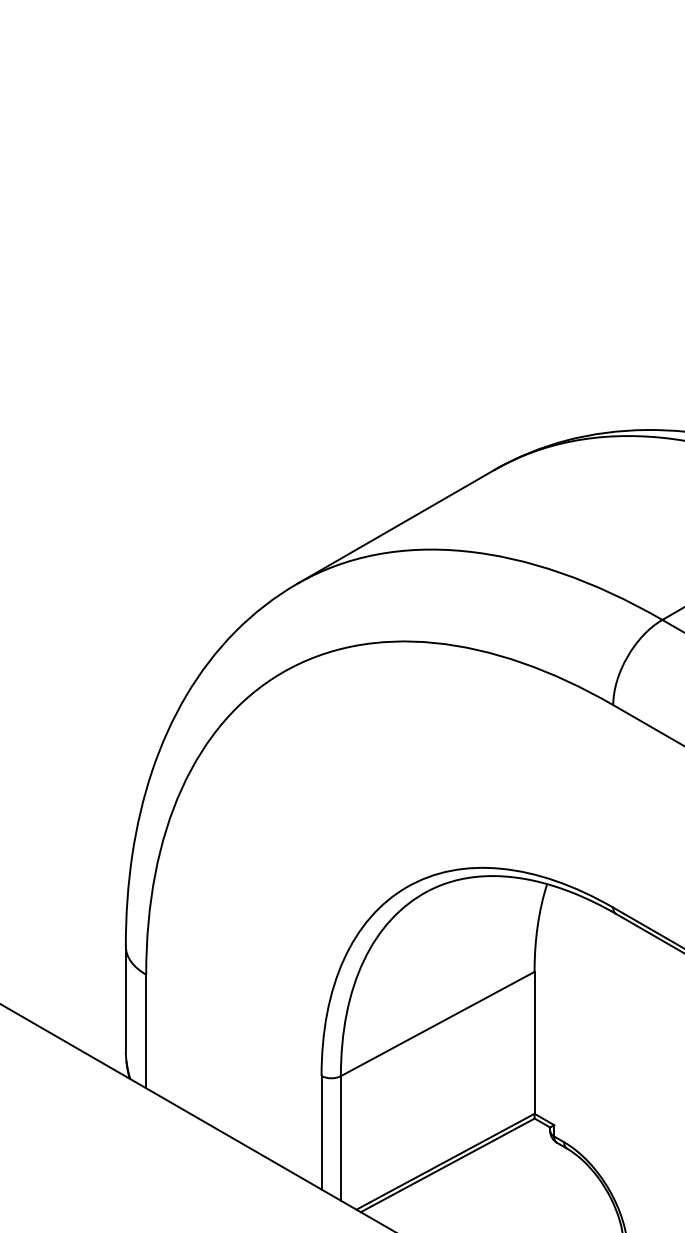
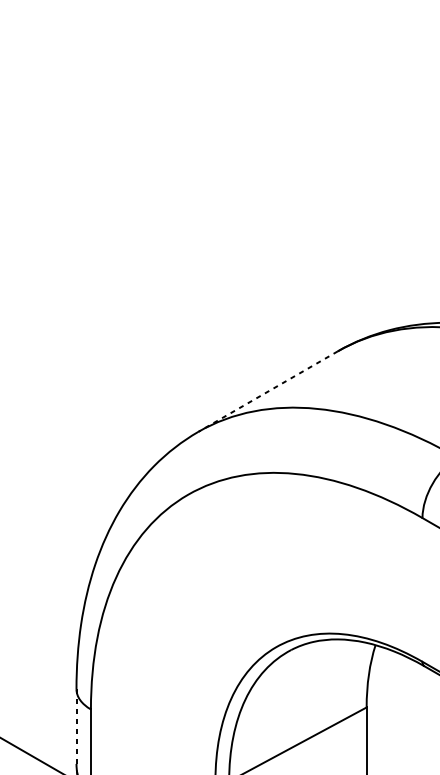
line: (395, 527) -> (267, 391), solid -> dashed
line: (125, 998) -> (76, 726), solid -> dashed

